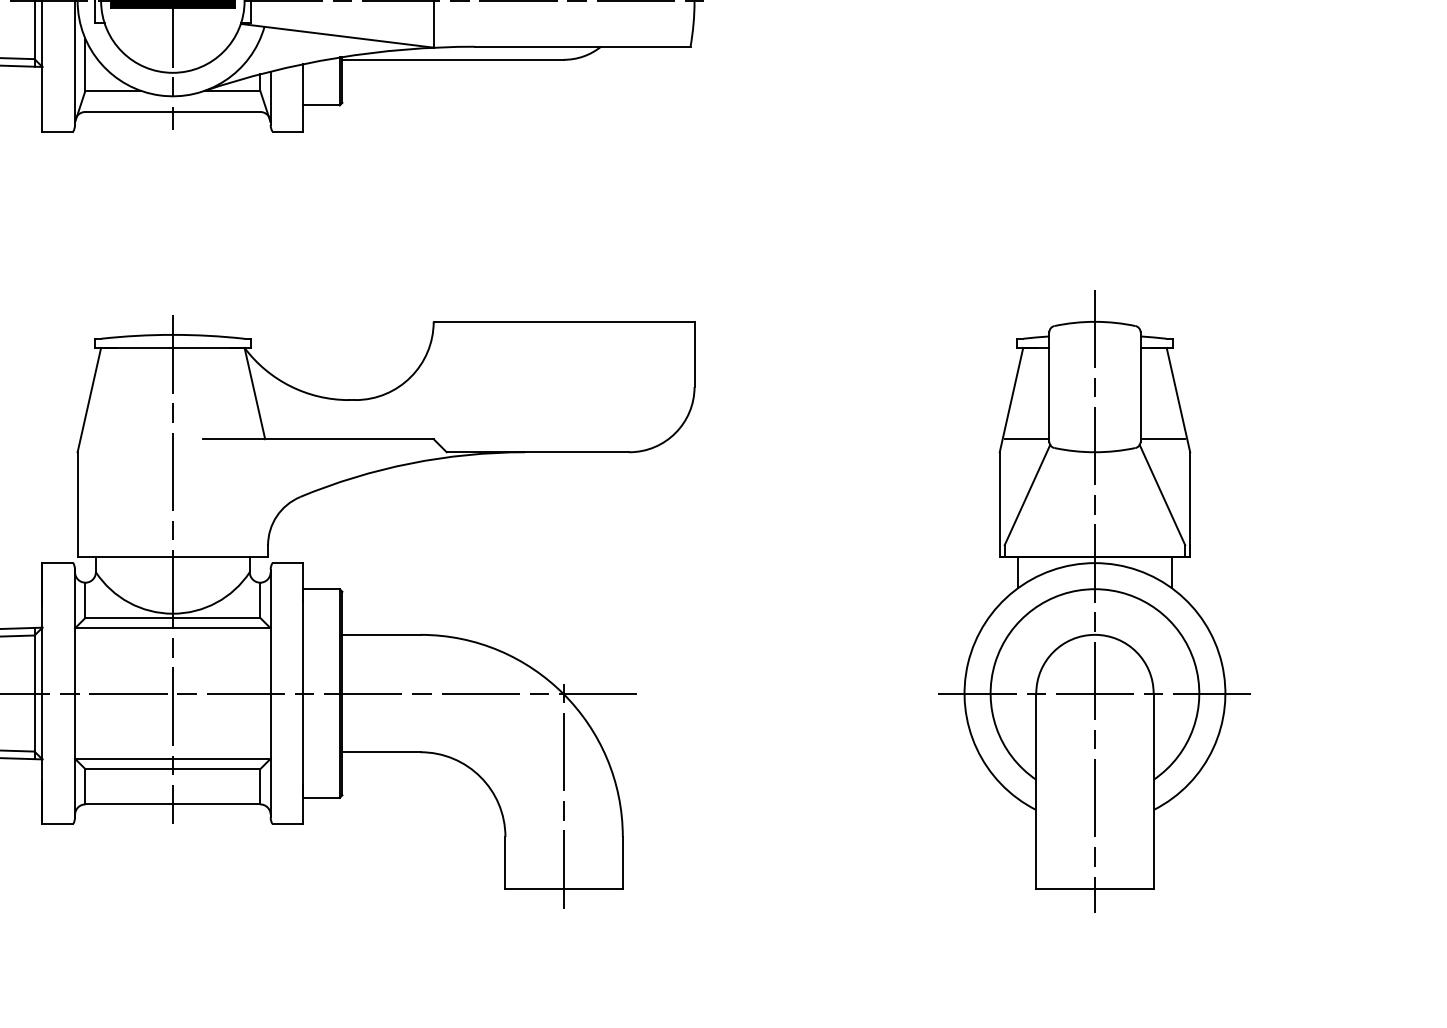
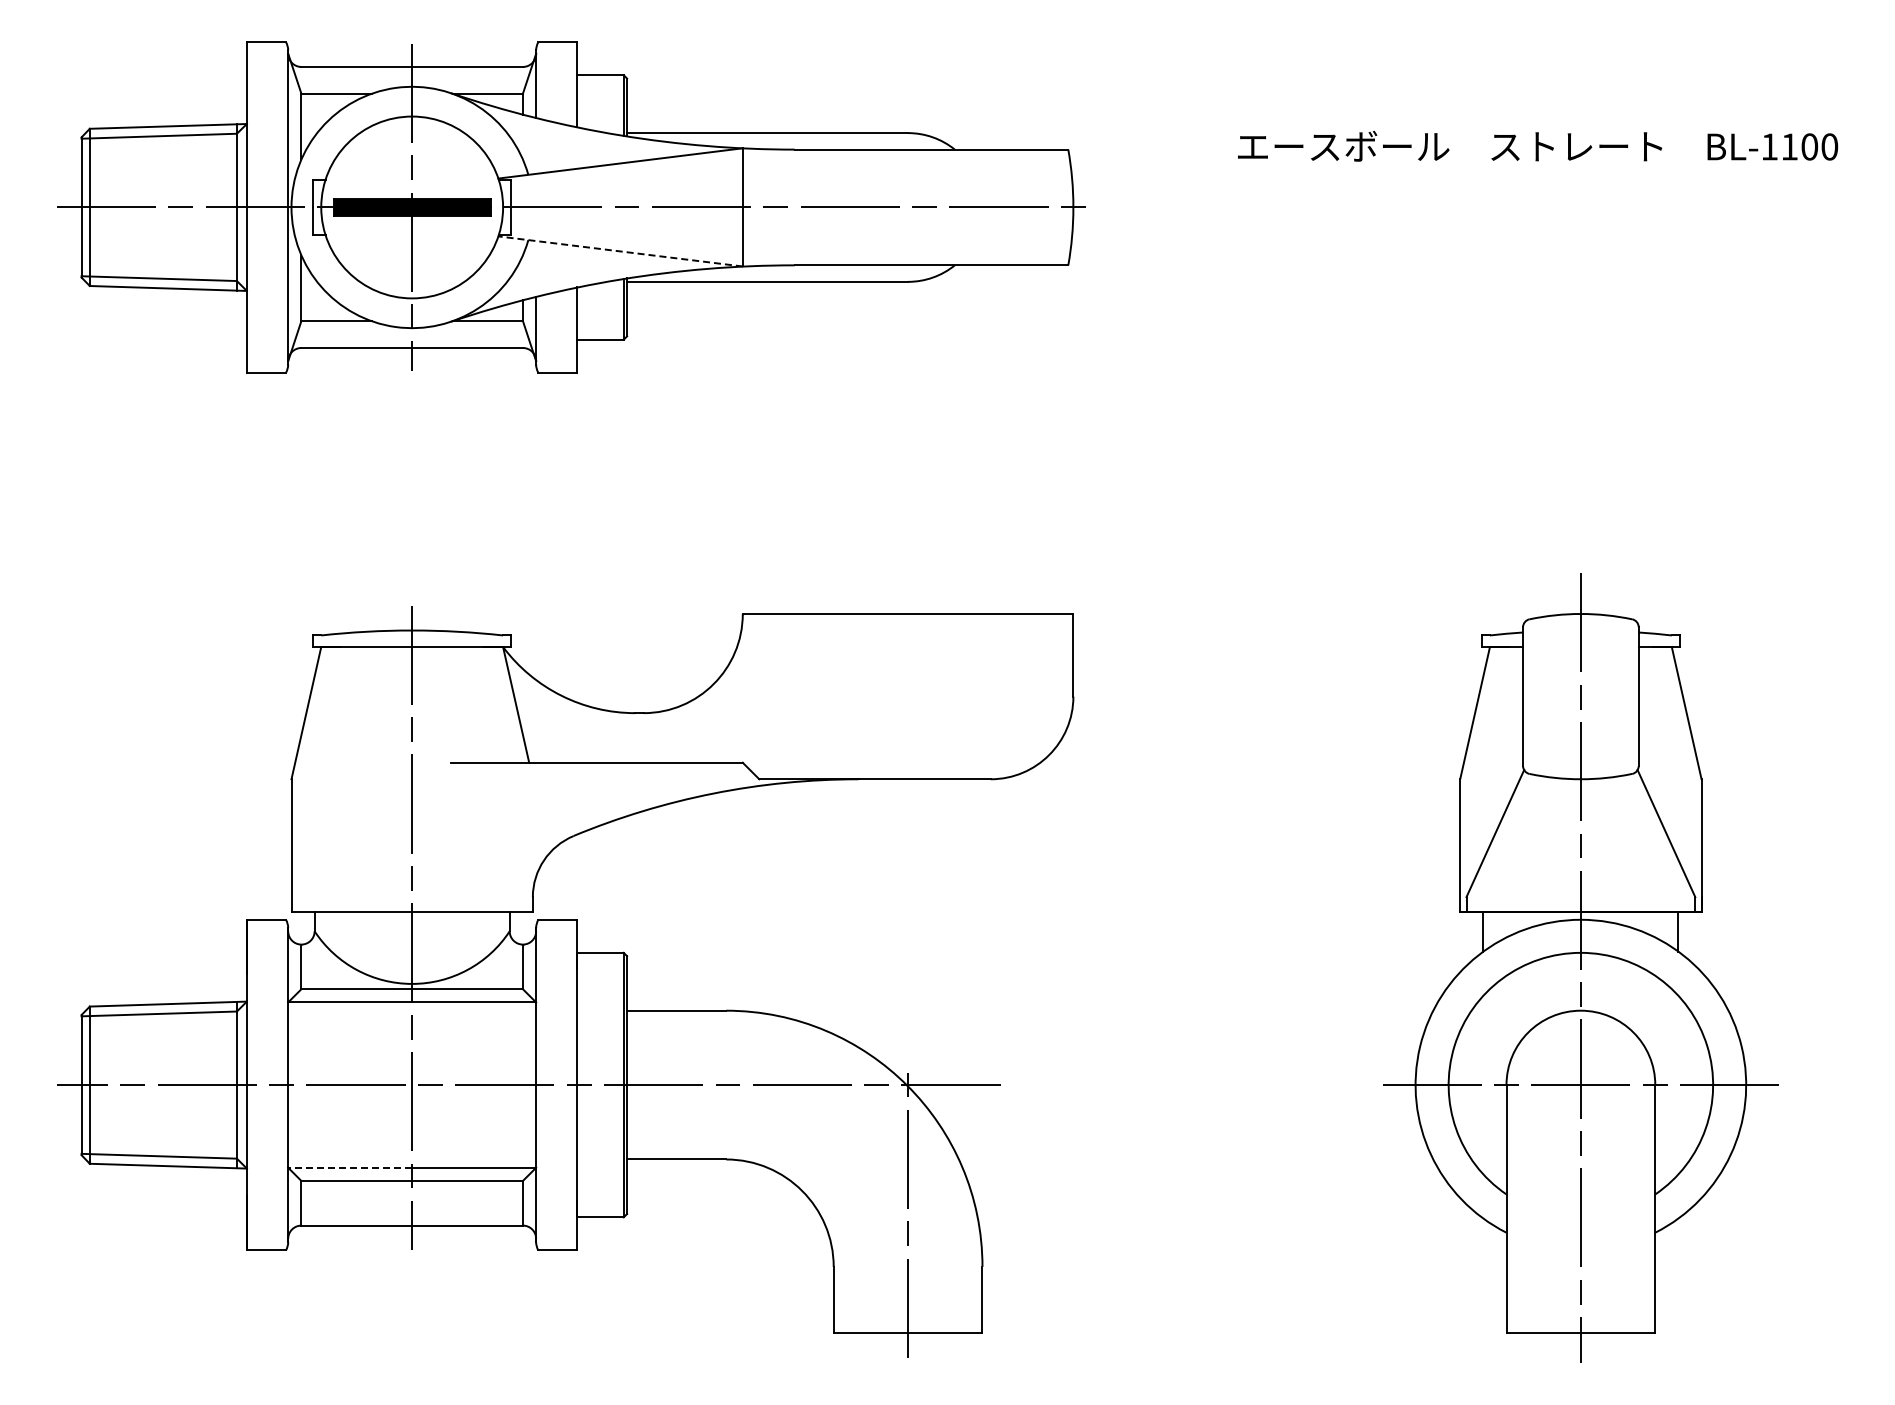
line: (337, 35) -> (620, 251), solid -> dashed
line: (1026, 439) -> (1494, 762), removed
line: (1162, 439) -> (1666, 762), removed
line: (124, 758) -> (350, 1167), solid -> dashed

